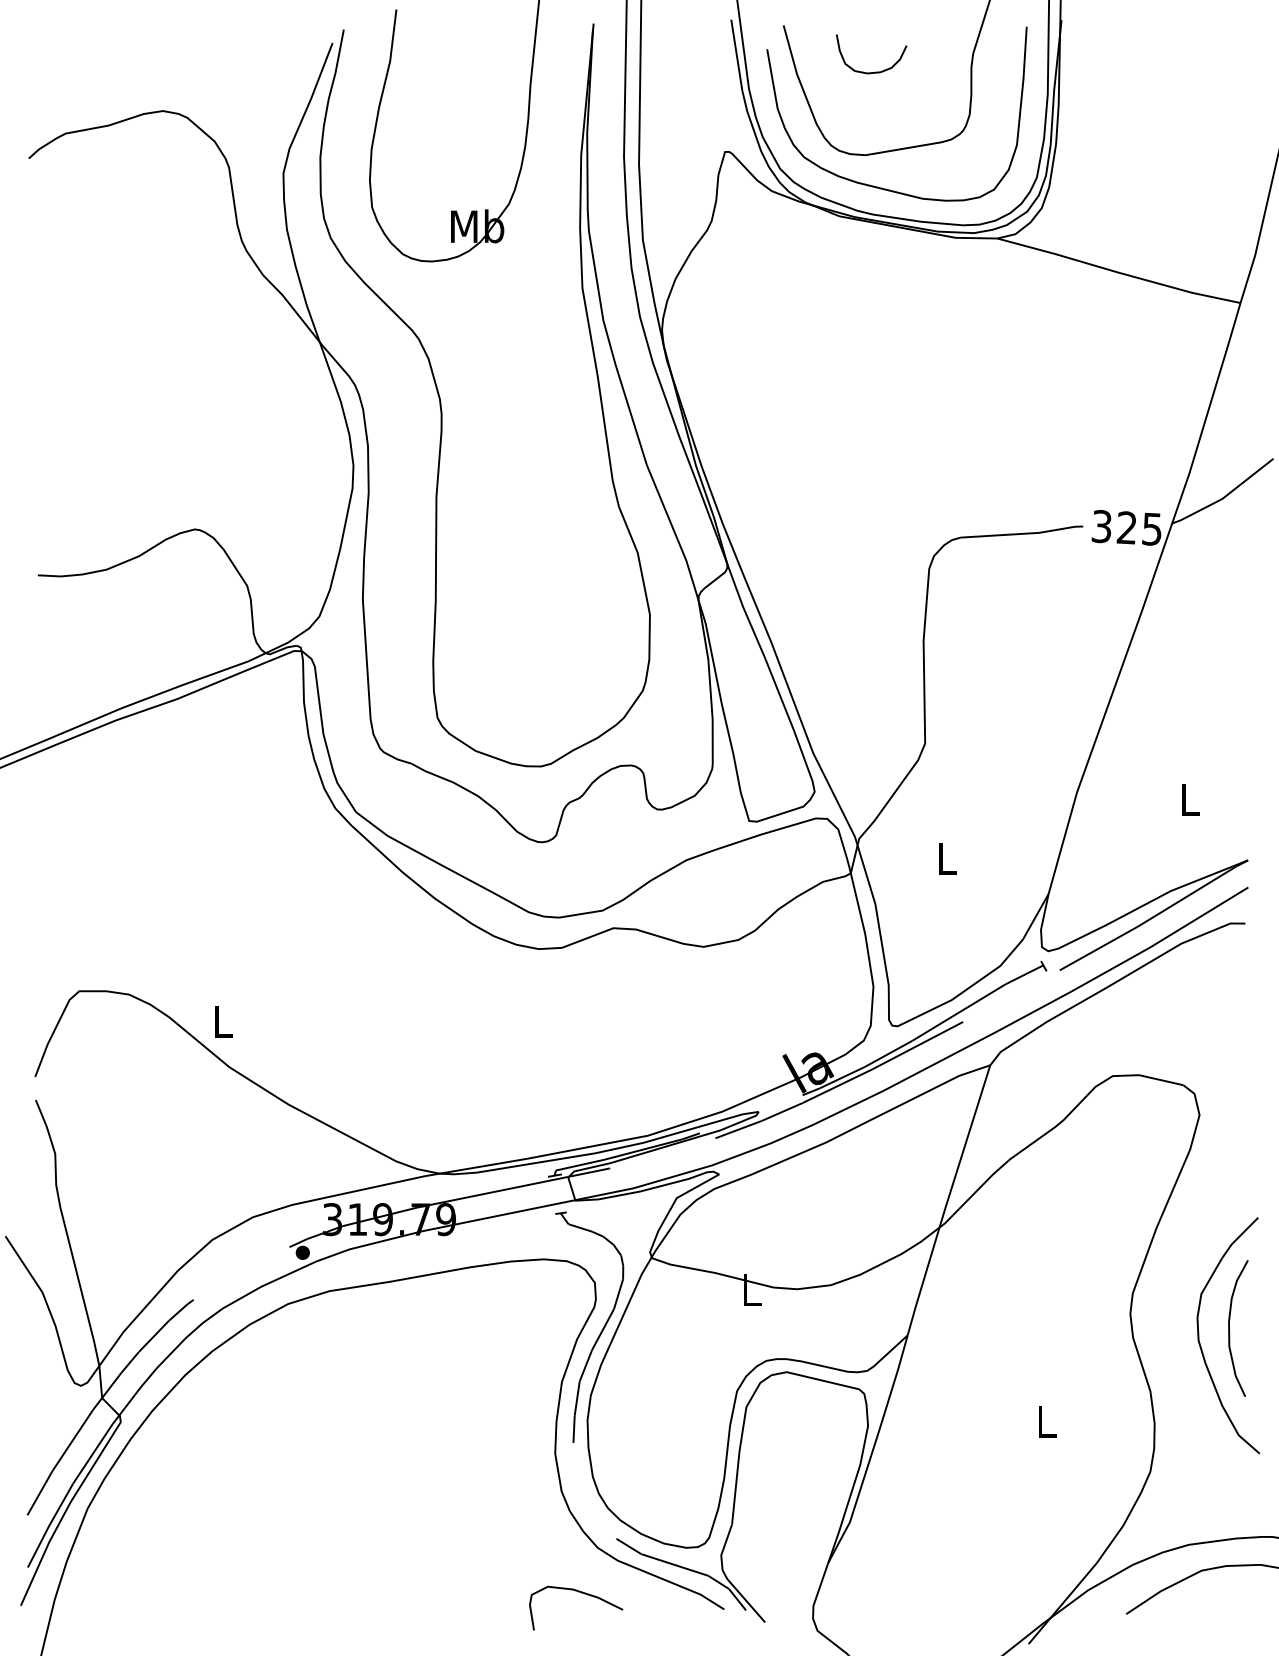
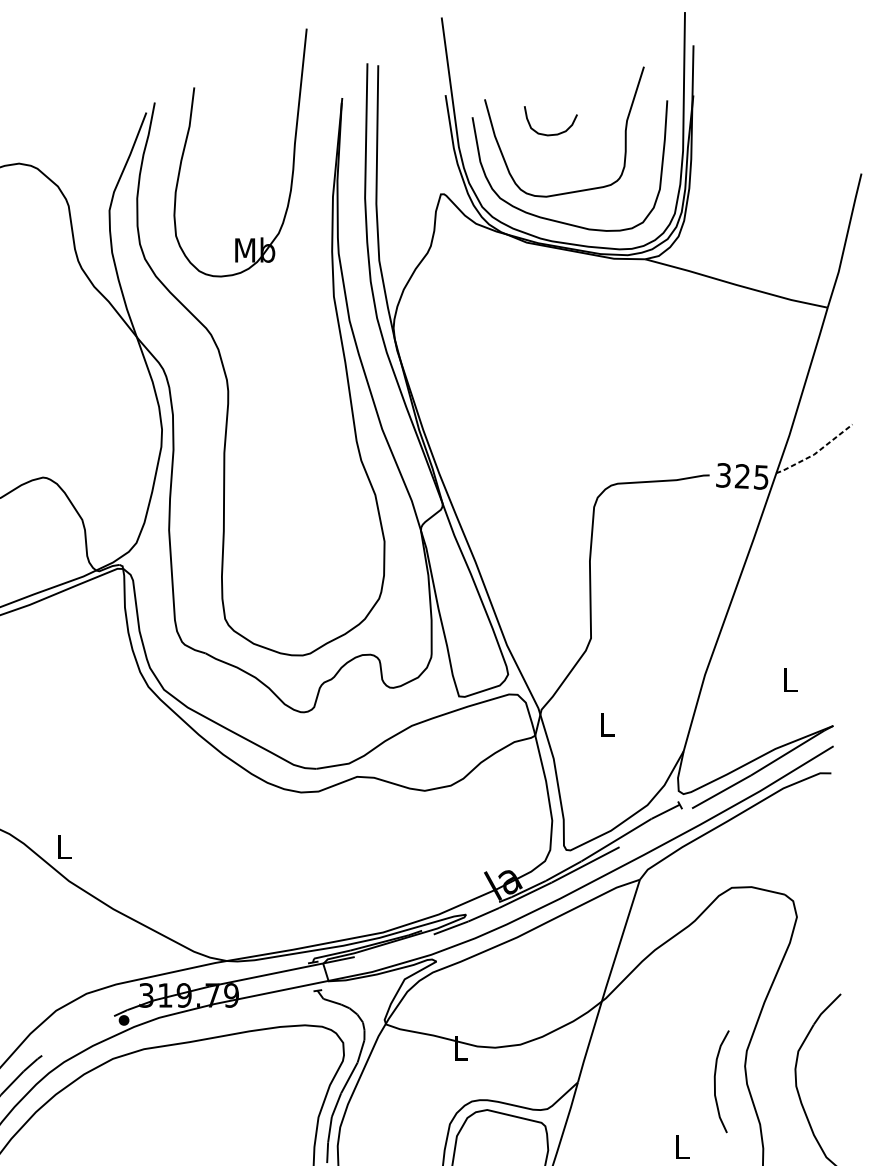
line: (1225, 496) -> (816, 452), solid -> dashed
curve: (1230, 1332) -> (715, 1084), moved

